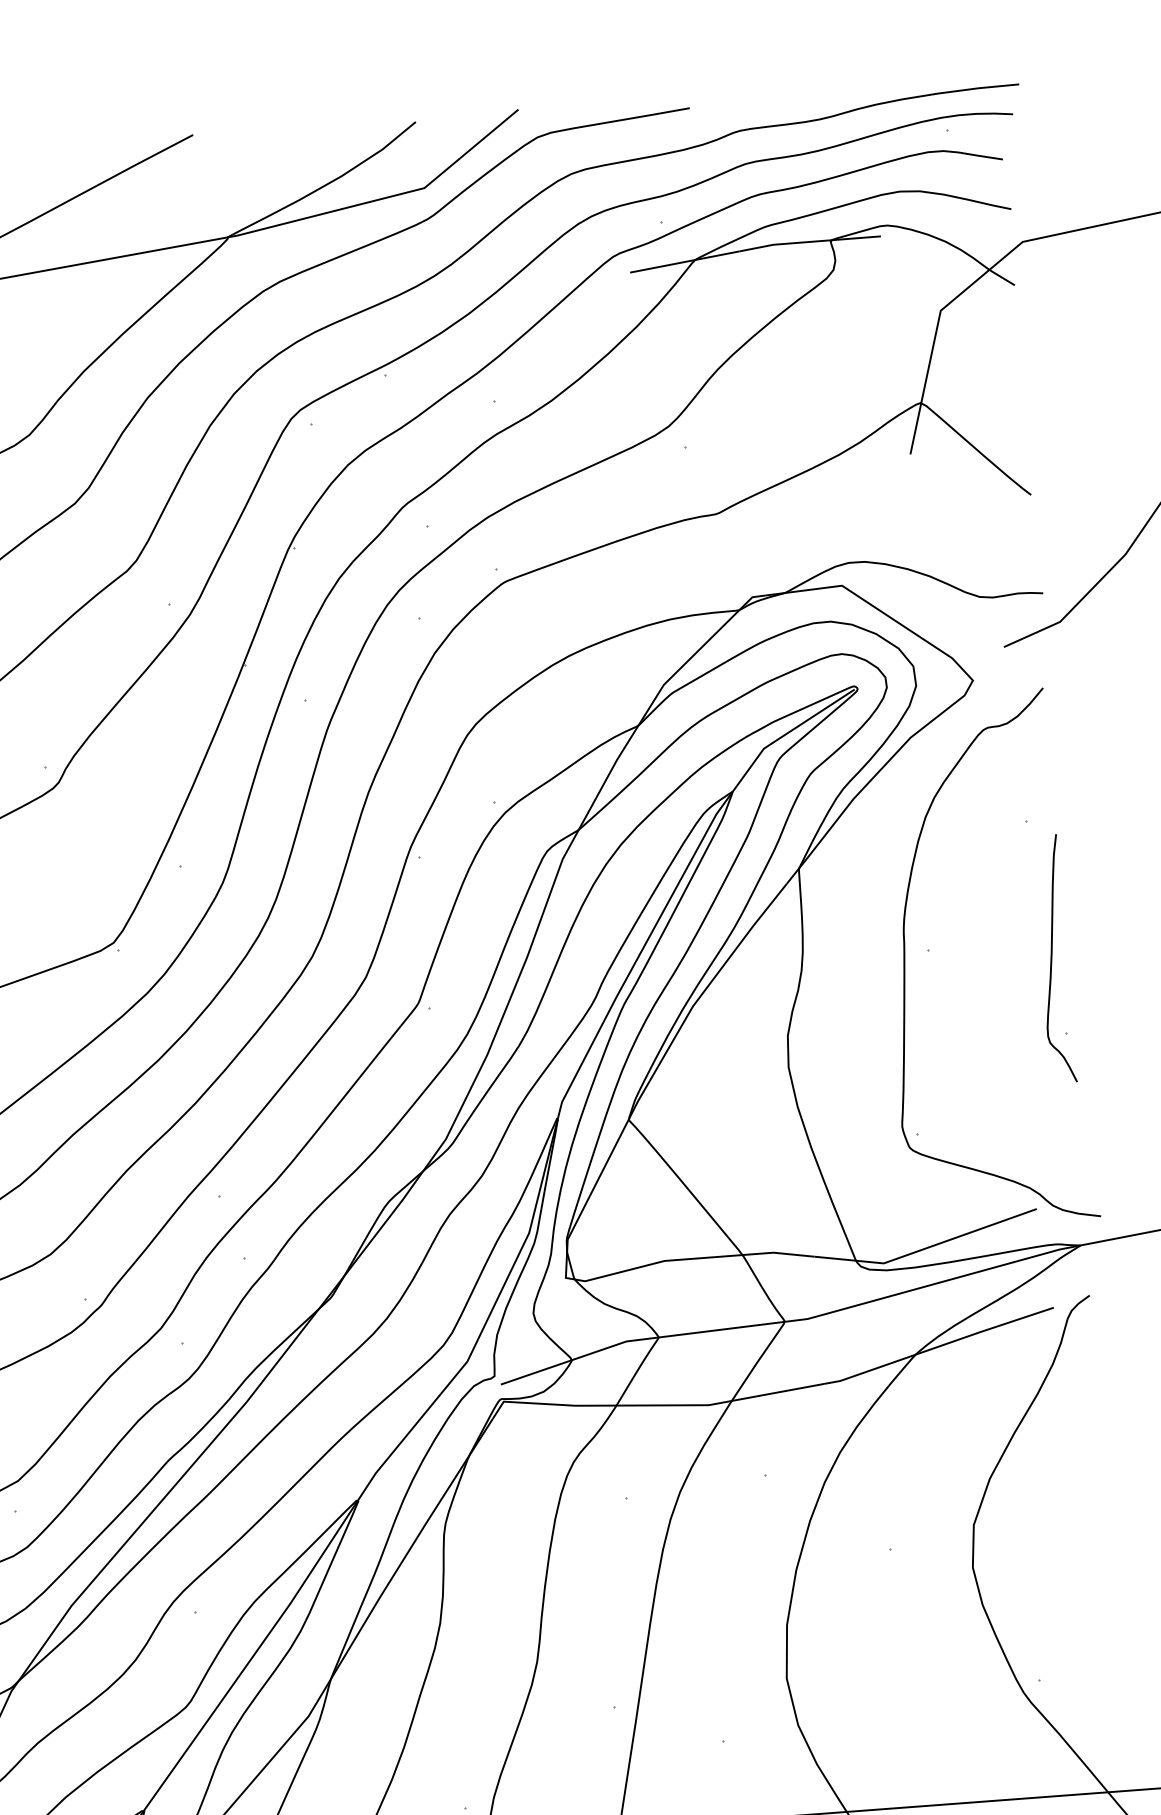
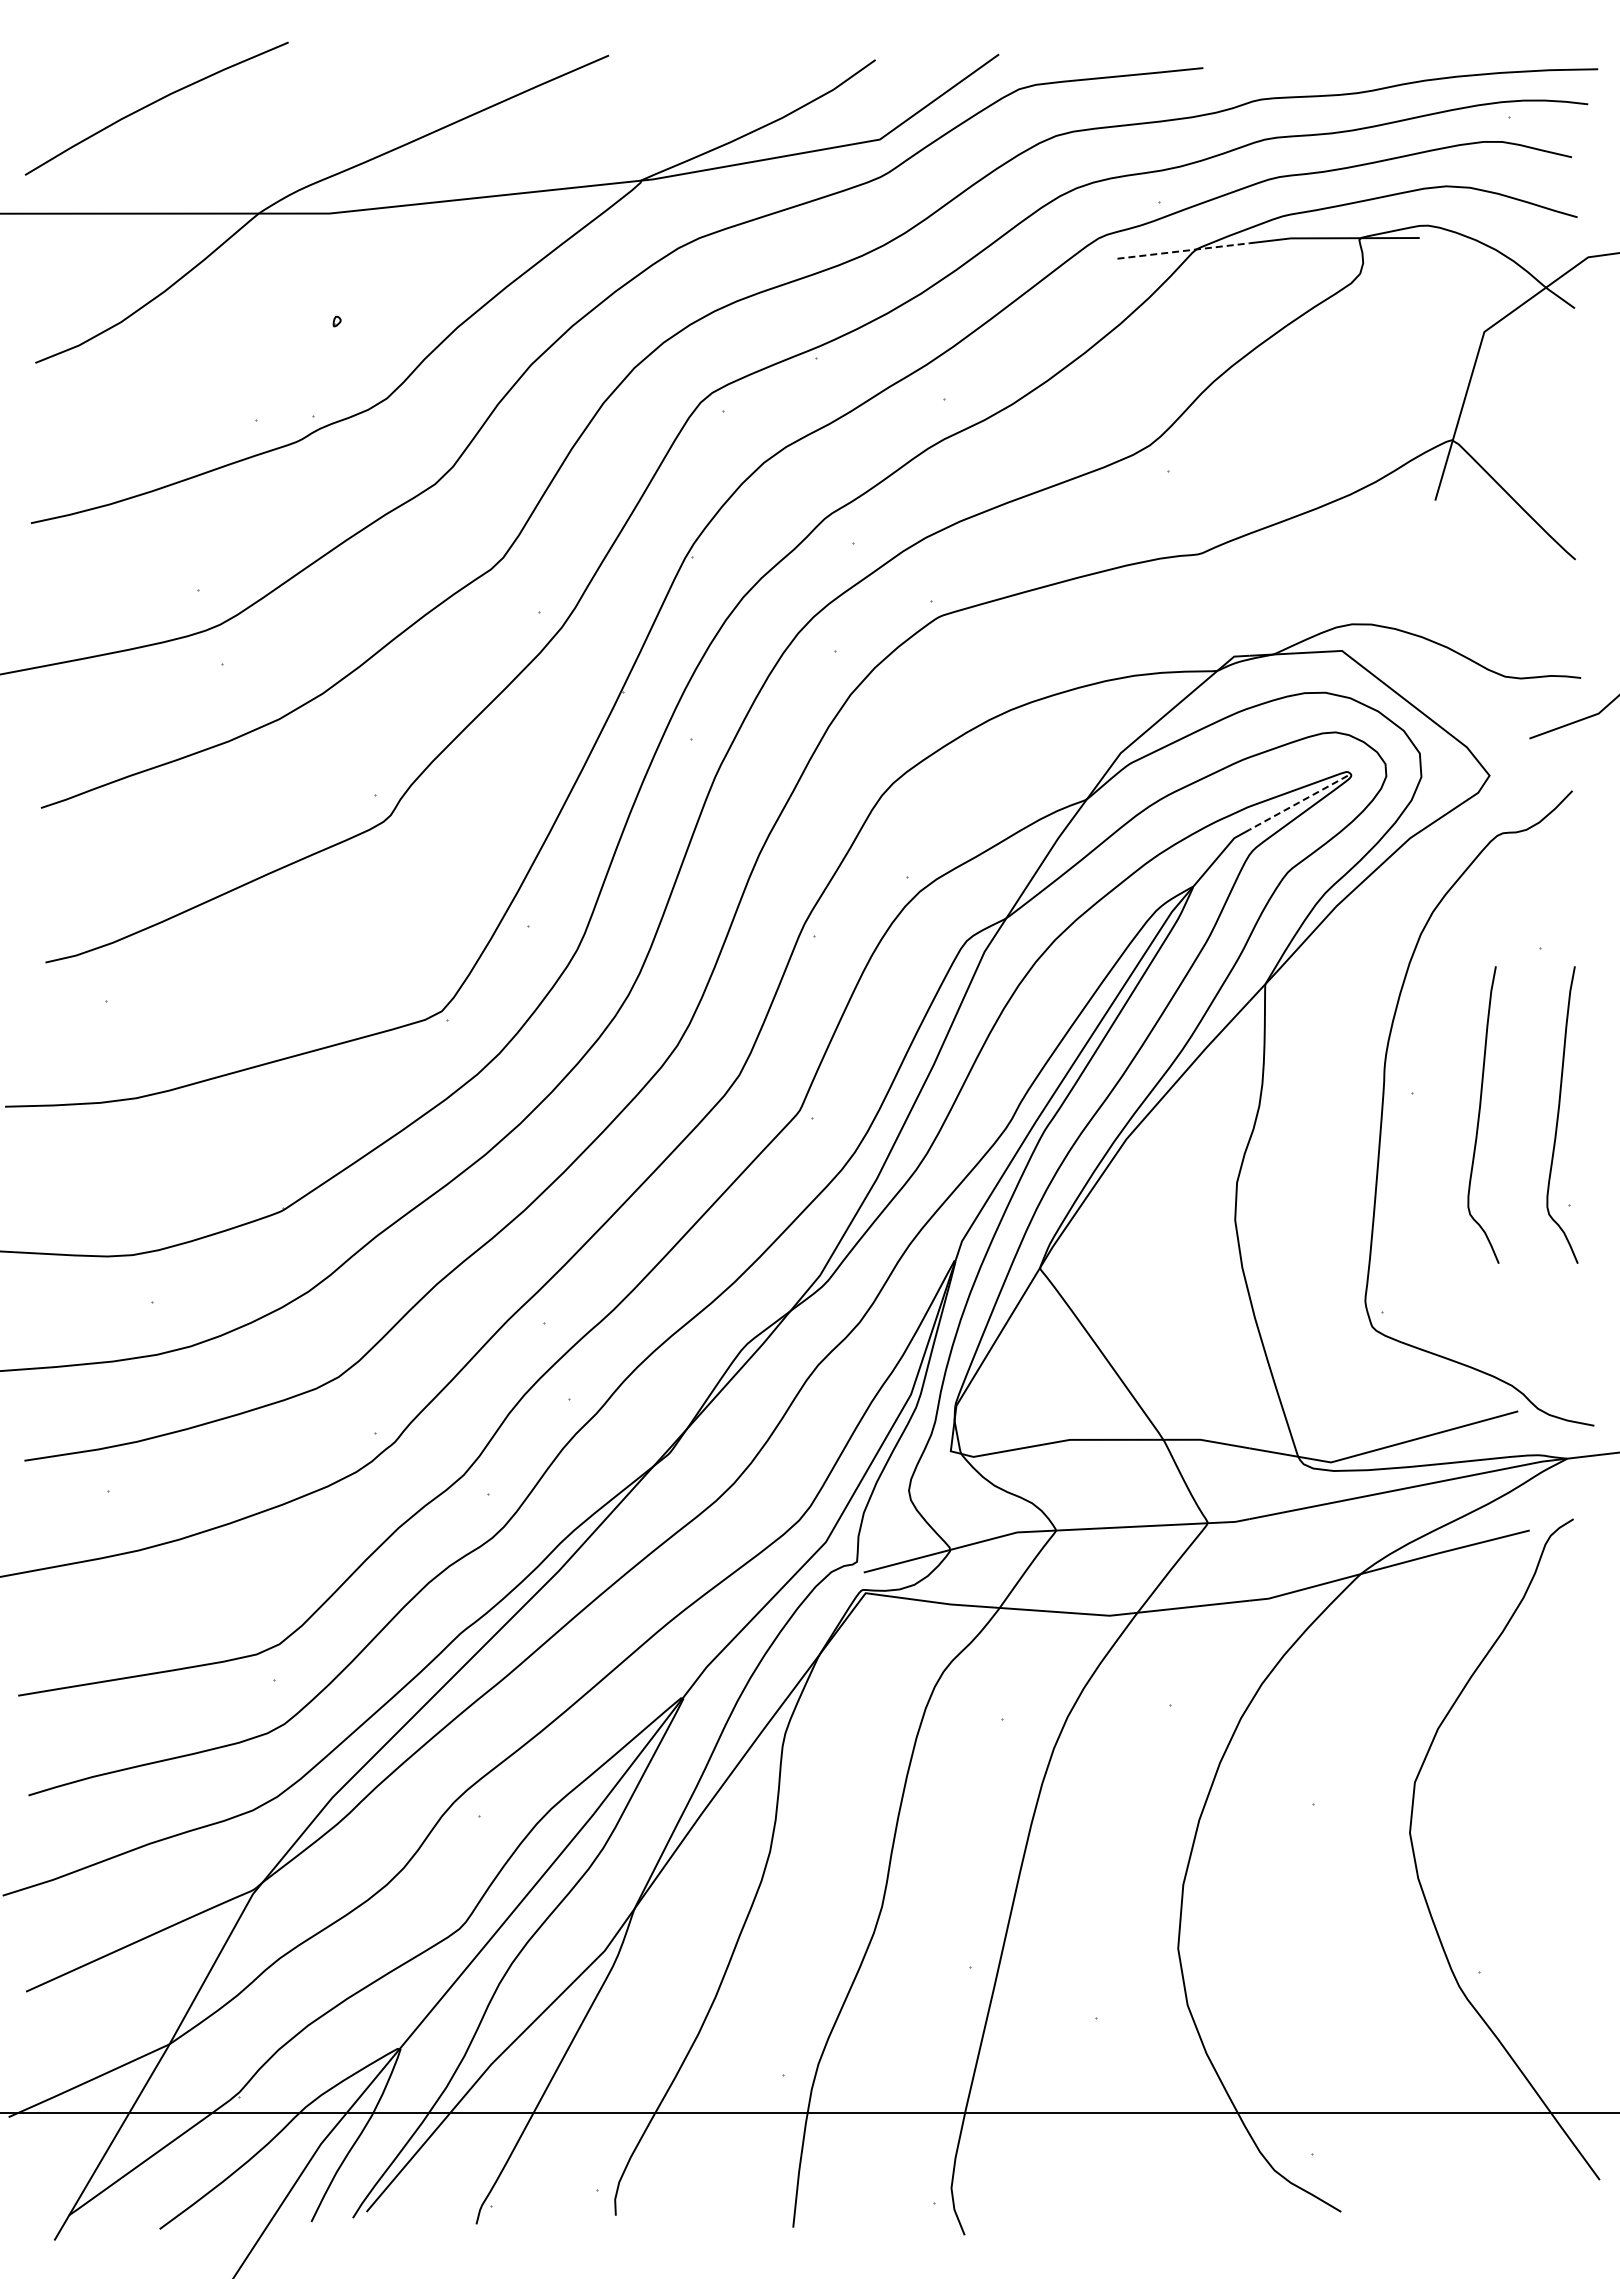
line: (684, 261) -> (1183, 250), solid -> dashed
line: (815, 715) -> (1298, 803), solid -> dashed
curve: (986, 962) -> (1480, 1113), added

